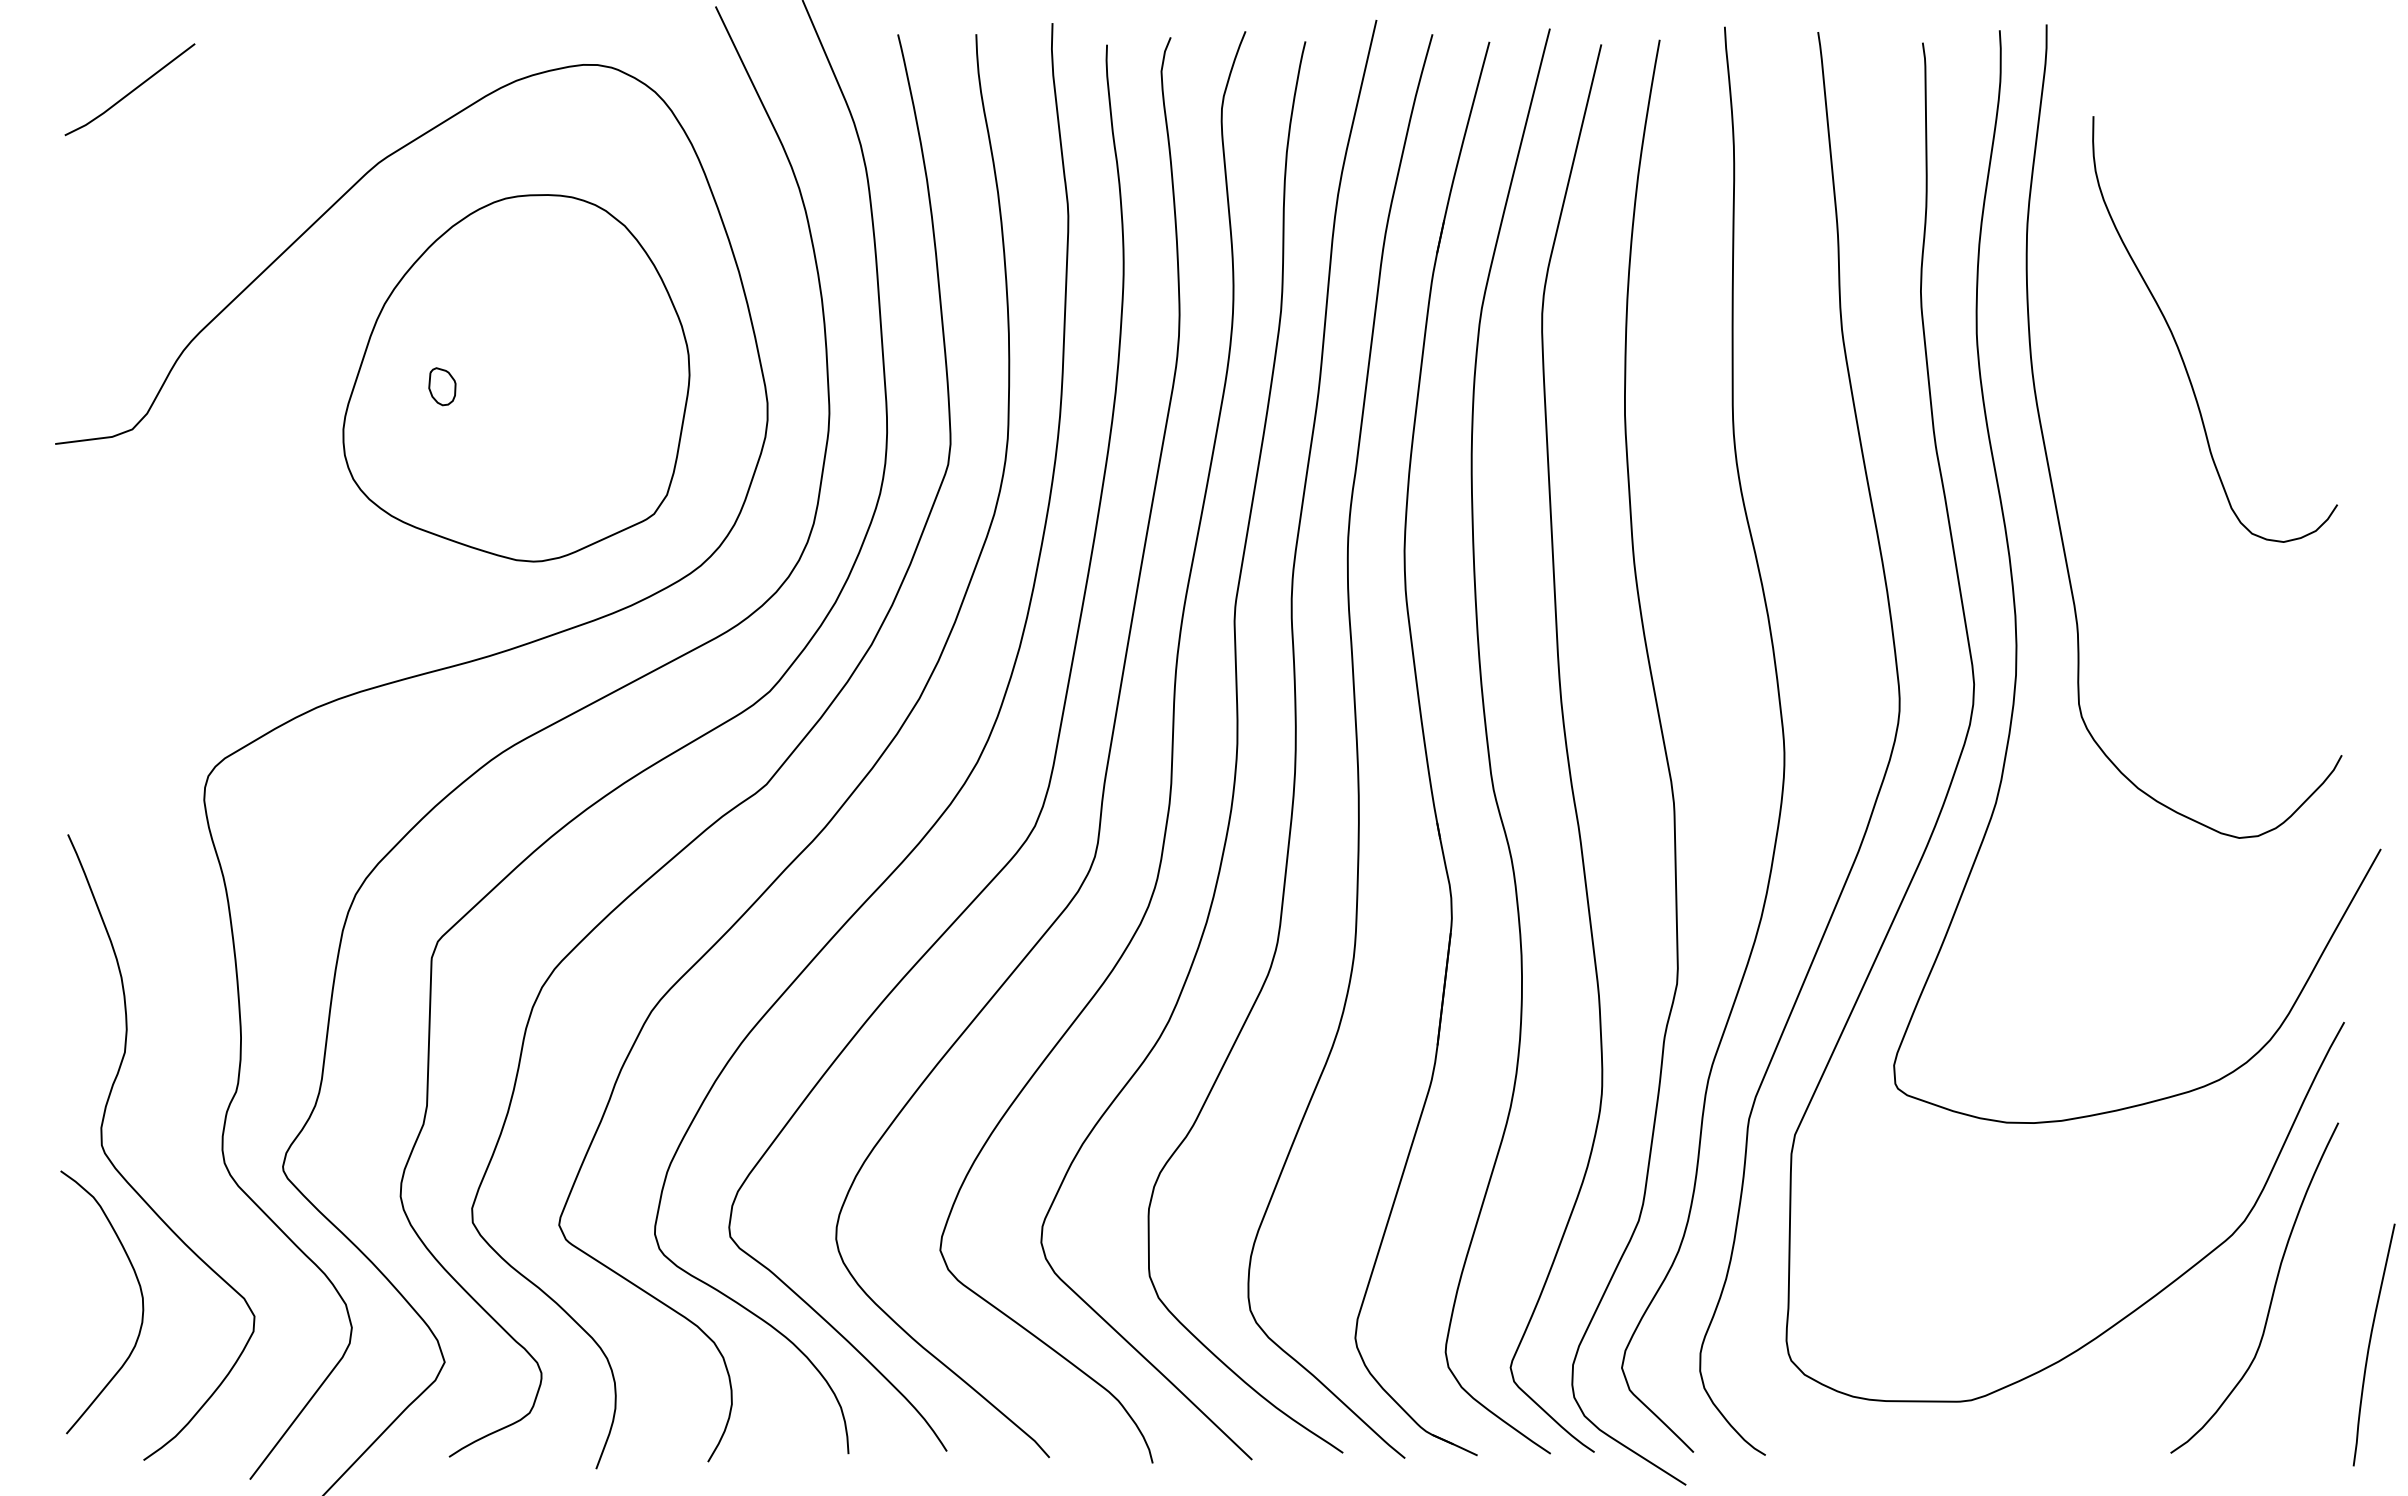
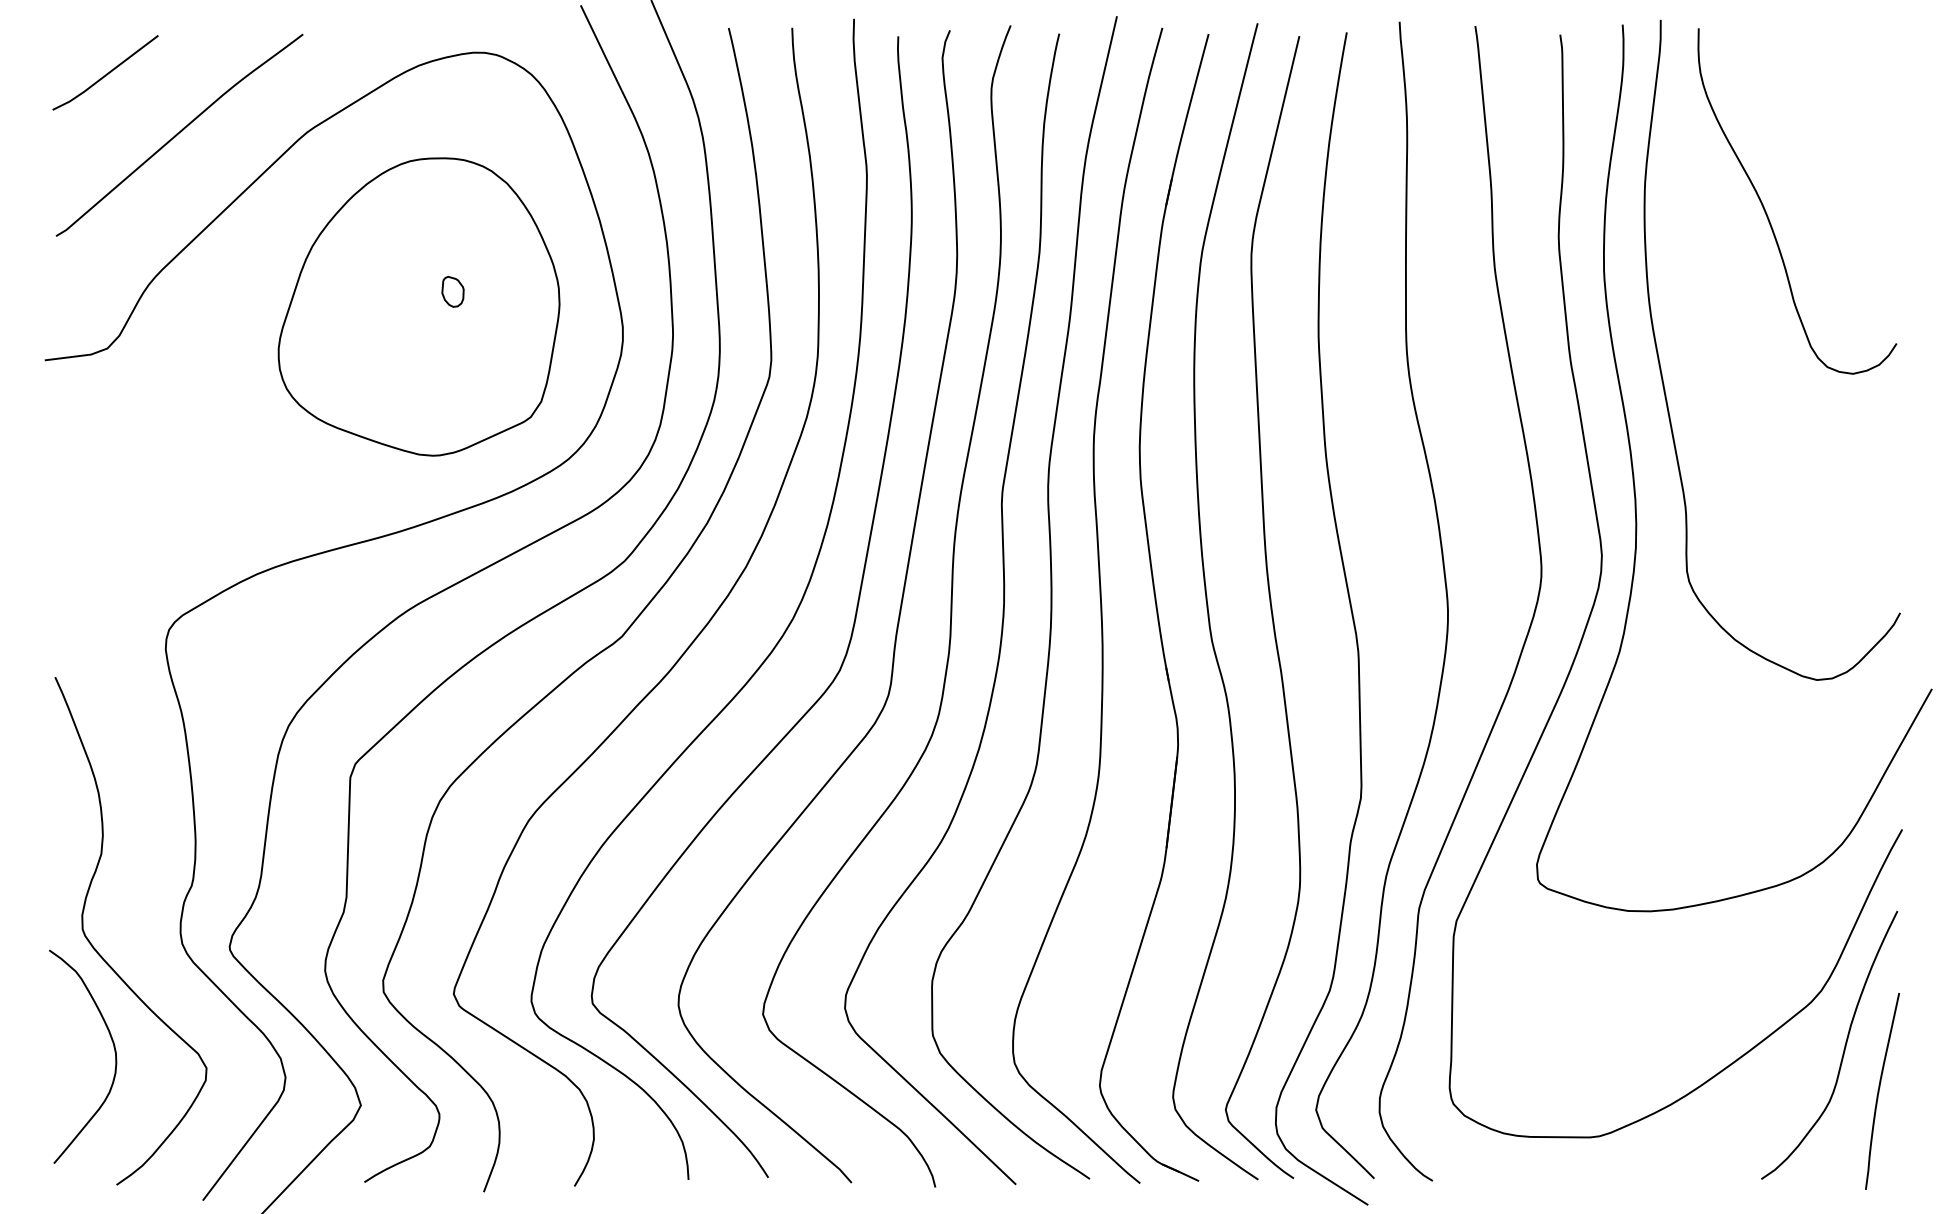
curve: (221, 164) -> (179, 133), added
curve: (2178, 344) -> (1767, 213), moved
part: (441, 386) -> (452, 291), moved
curve: (2370, 1345) -> (1879, 1091), moved

